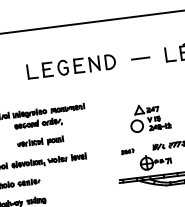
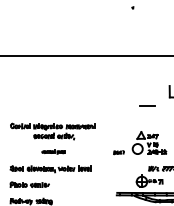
line: (140, 57) -> (147, 105), moved
part: (70, 66) -> (87, 91), removed
part: (39, 141) -> (53, 151), size x0.6
part: (127, 151) -> (118, 152), moved

